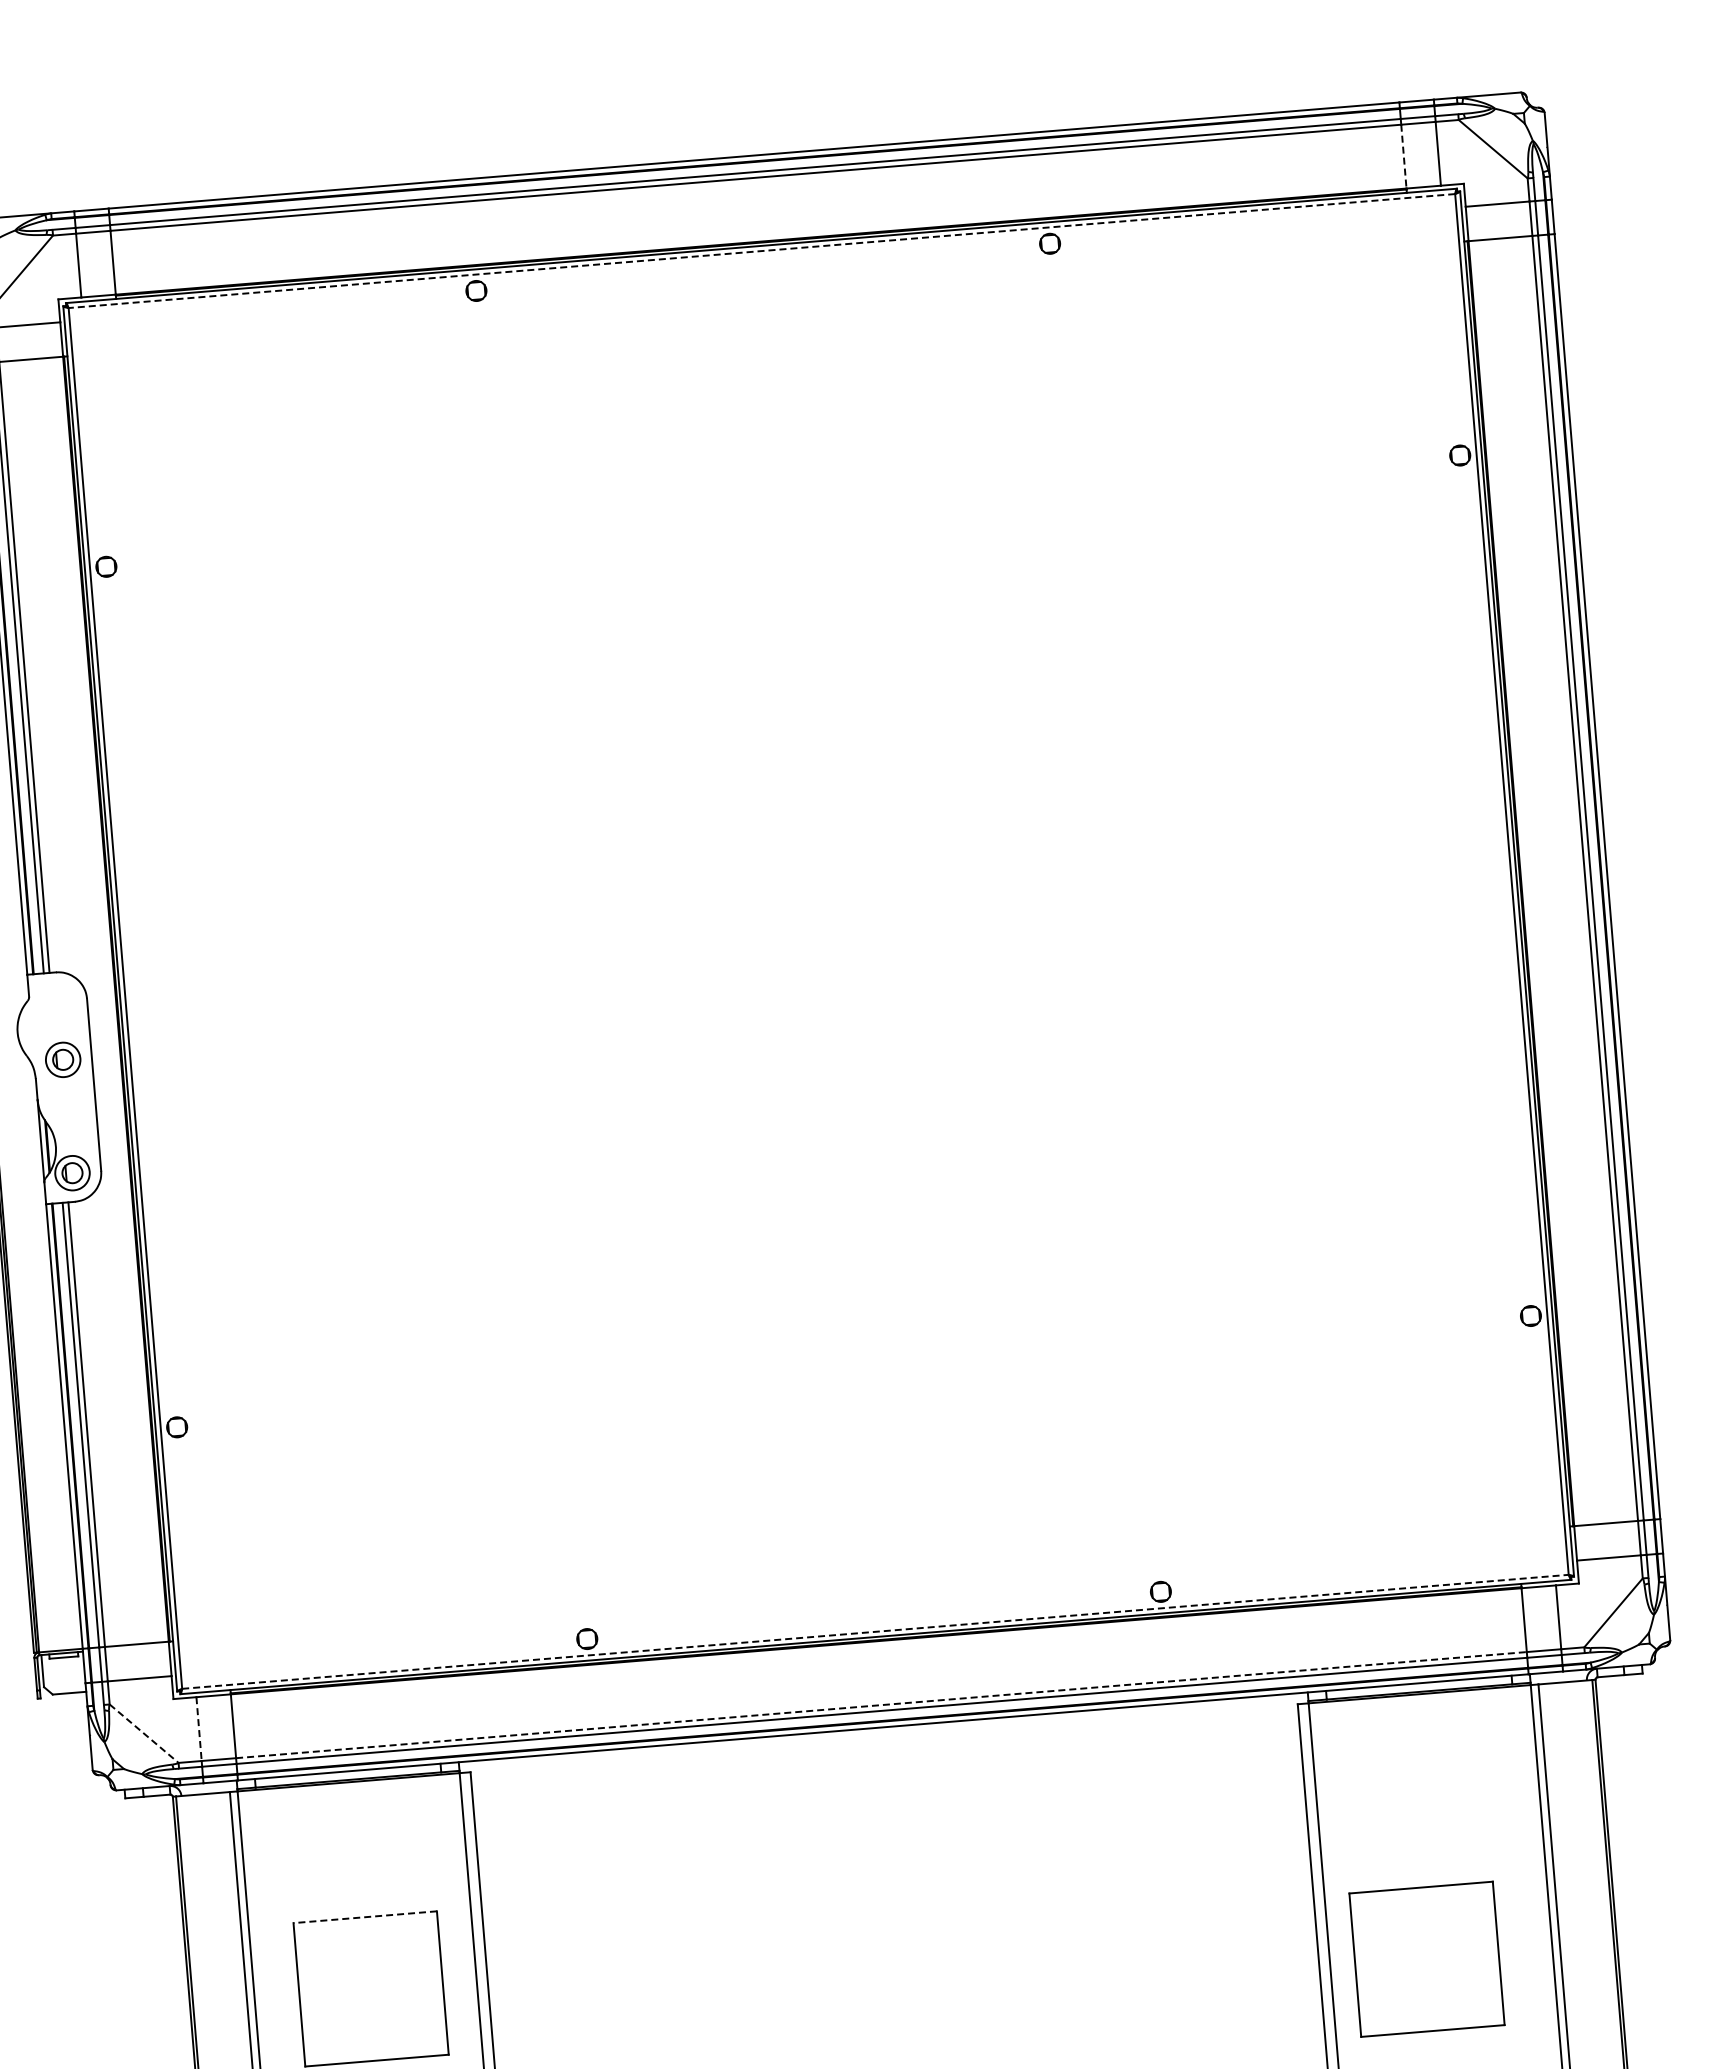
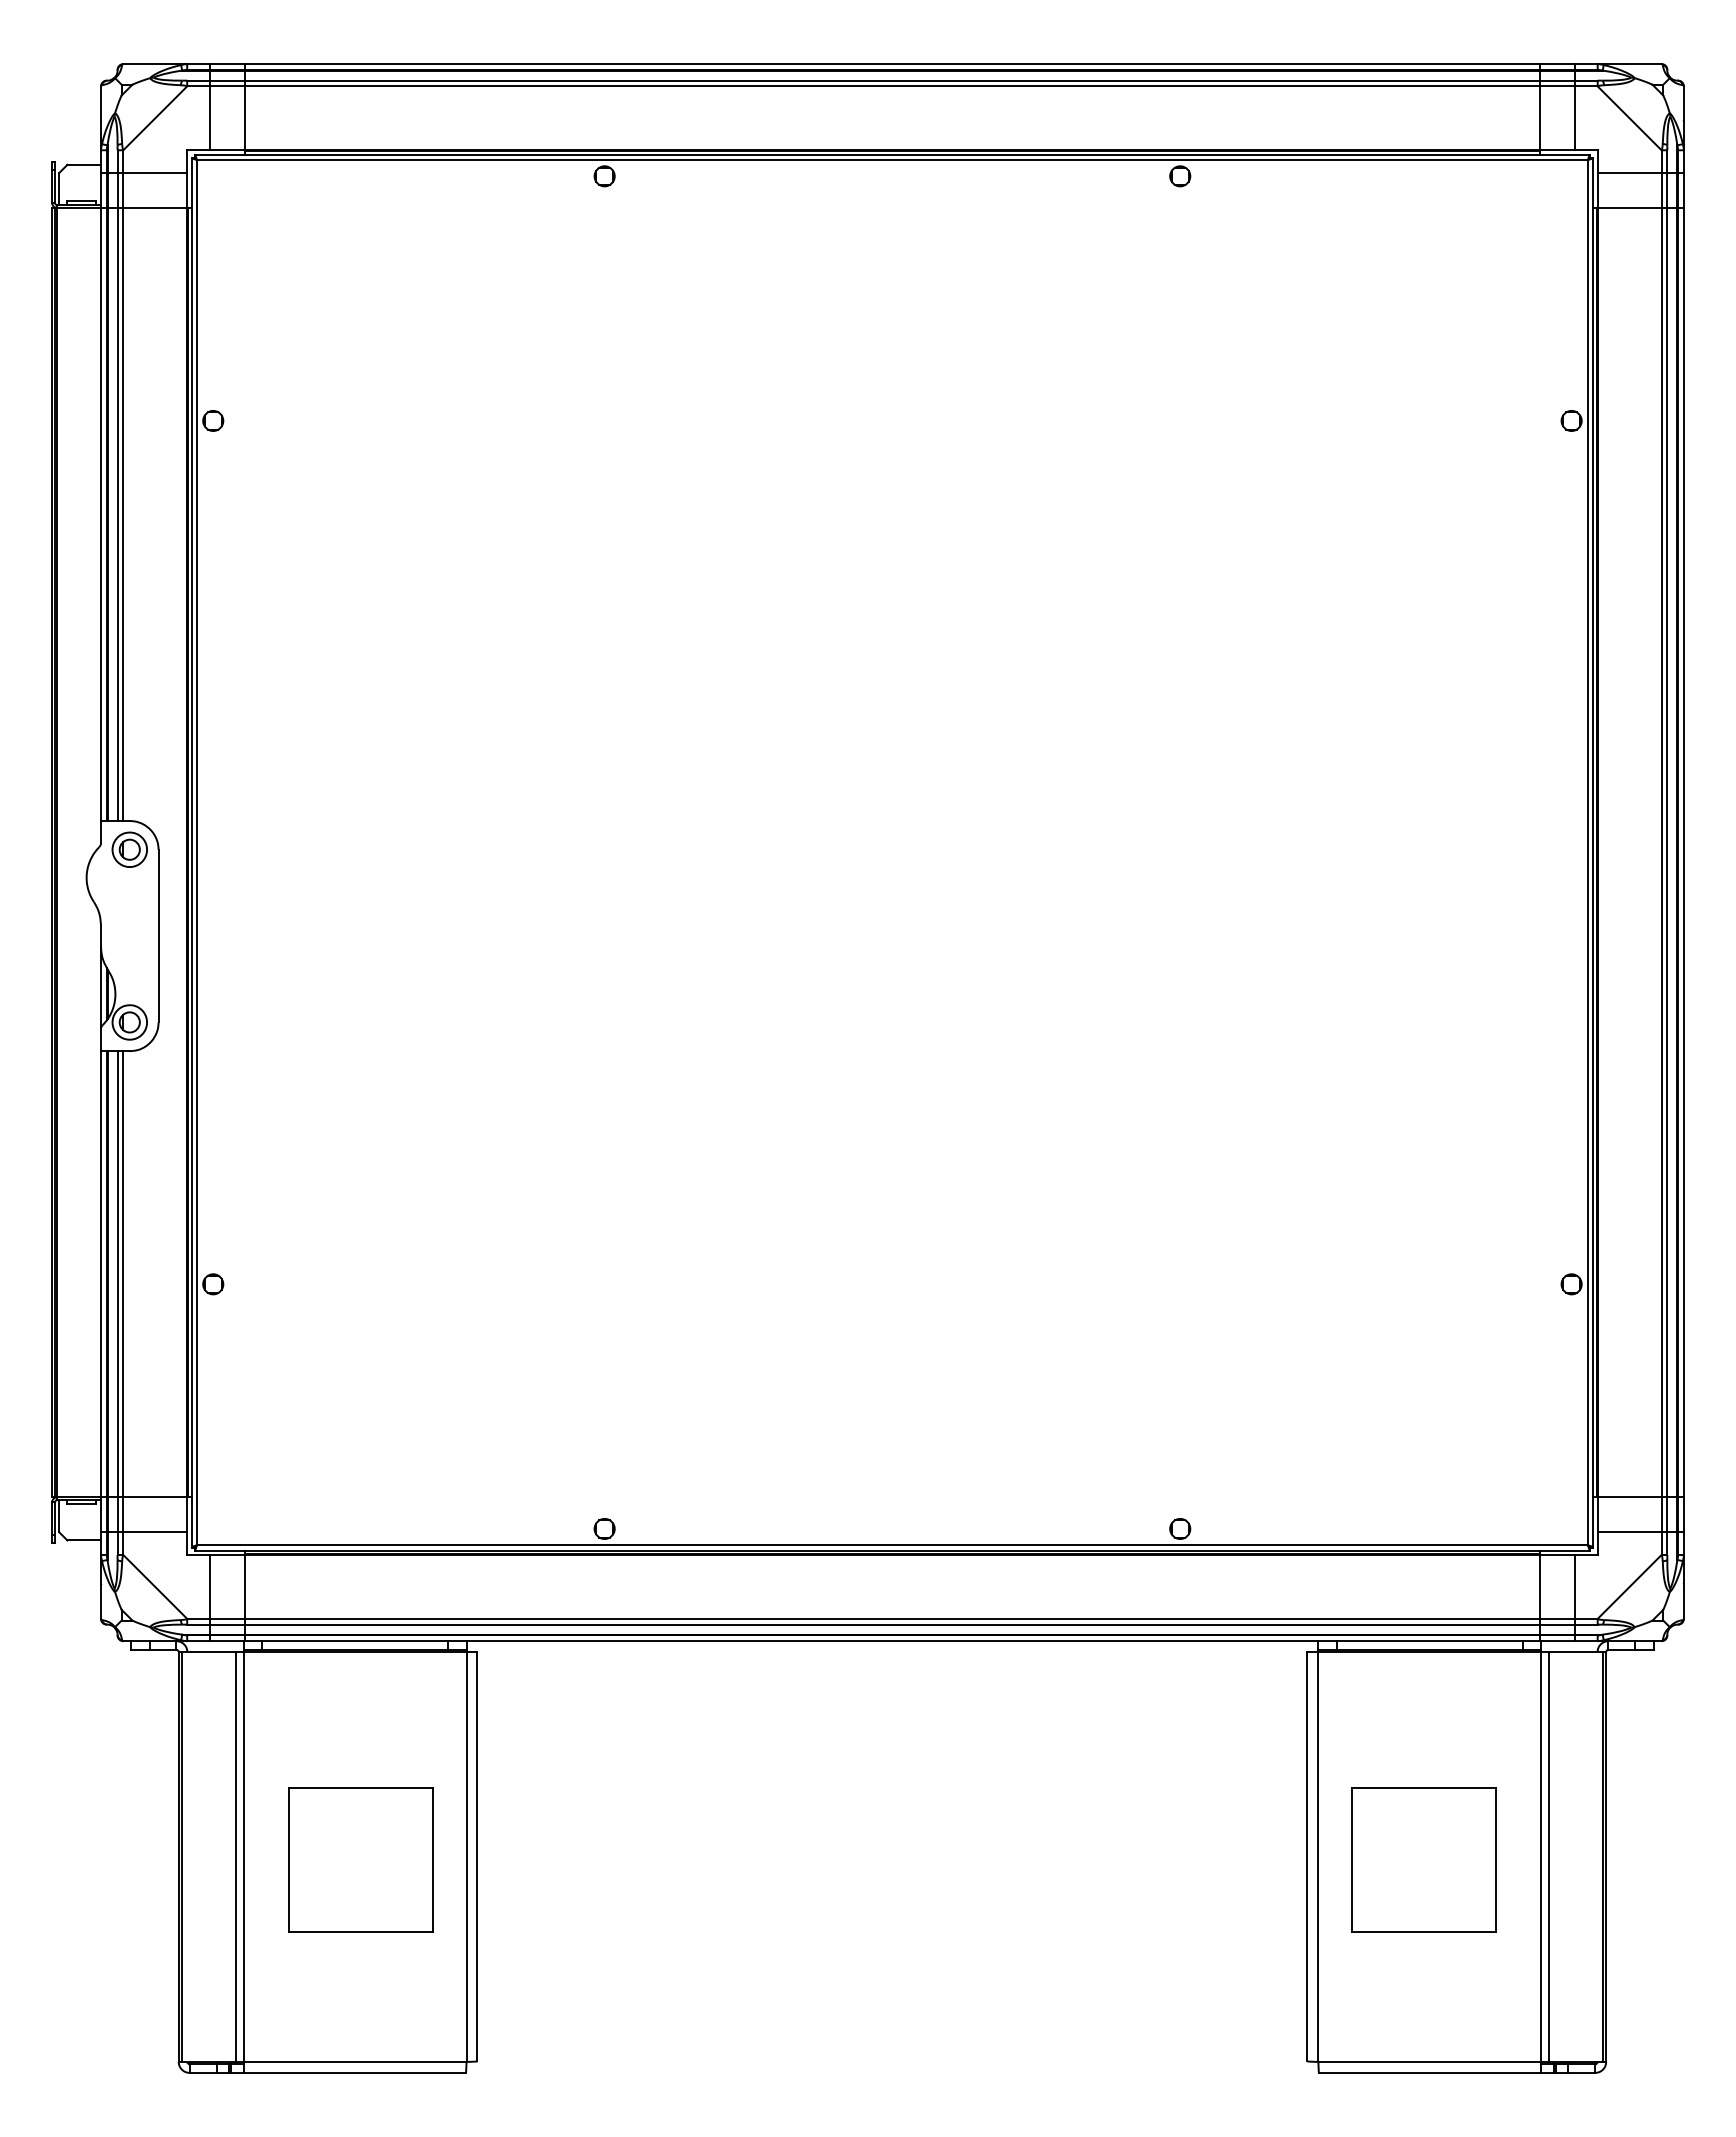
line: (1403, 156) -> (1539, 118), dashed -> solid
line: (761, 250) -> (892, 159), dashed -> solid
part: (62, 1059) -> (129, 849), moved
line: (875, 1631) -> (892, 1545), dashed -> solid
line: (881, 1704) -> (892, 1618), dashed -> solid
line: (199, 1729) -> (210, 1587), dashed -> solid
line: (144, 1734) -> (155, 1587), dashed -> solid
line: (365, 1916) -> (360, 1787), dashed -> solid
part: (1426, 1958) -> (1423, 1859), moved

